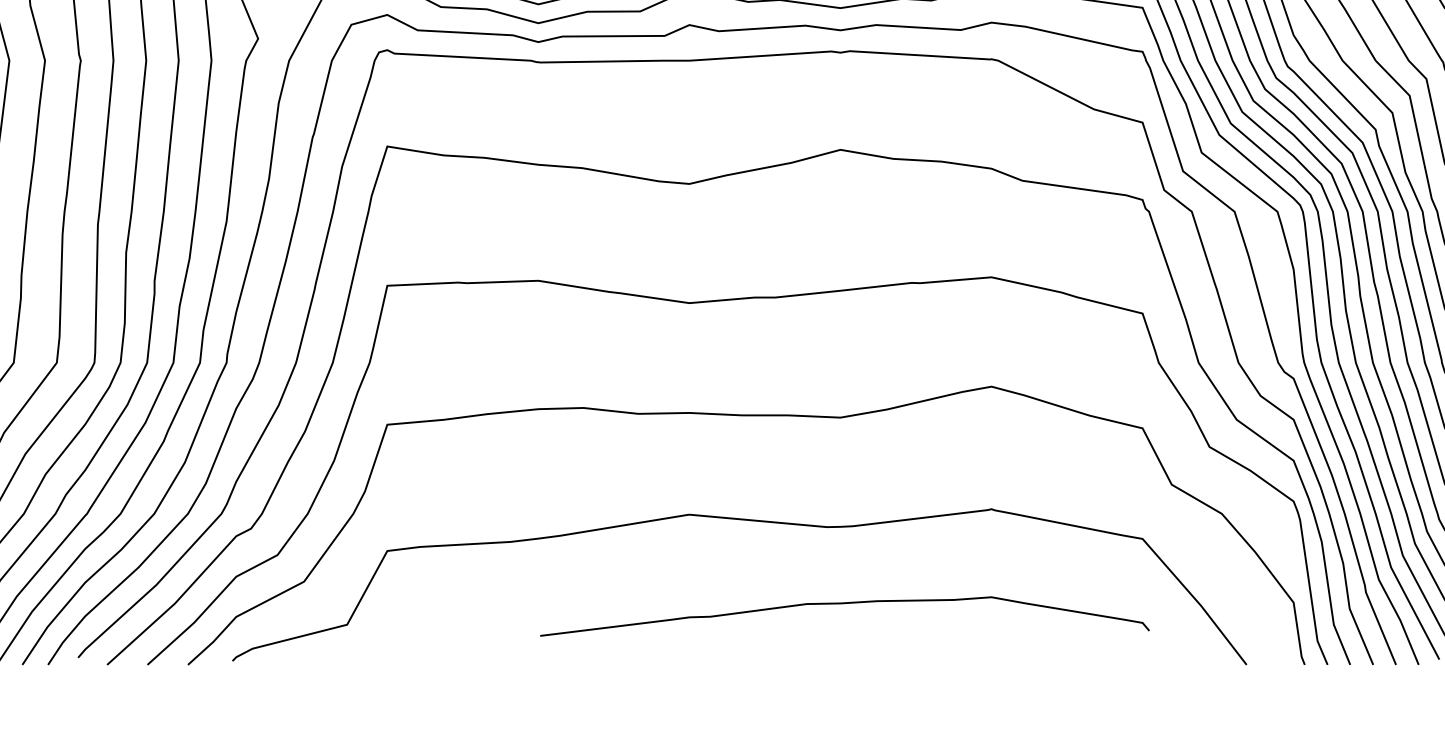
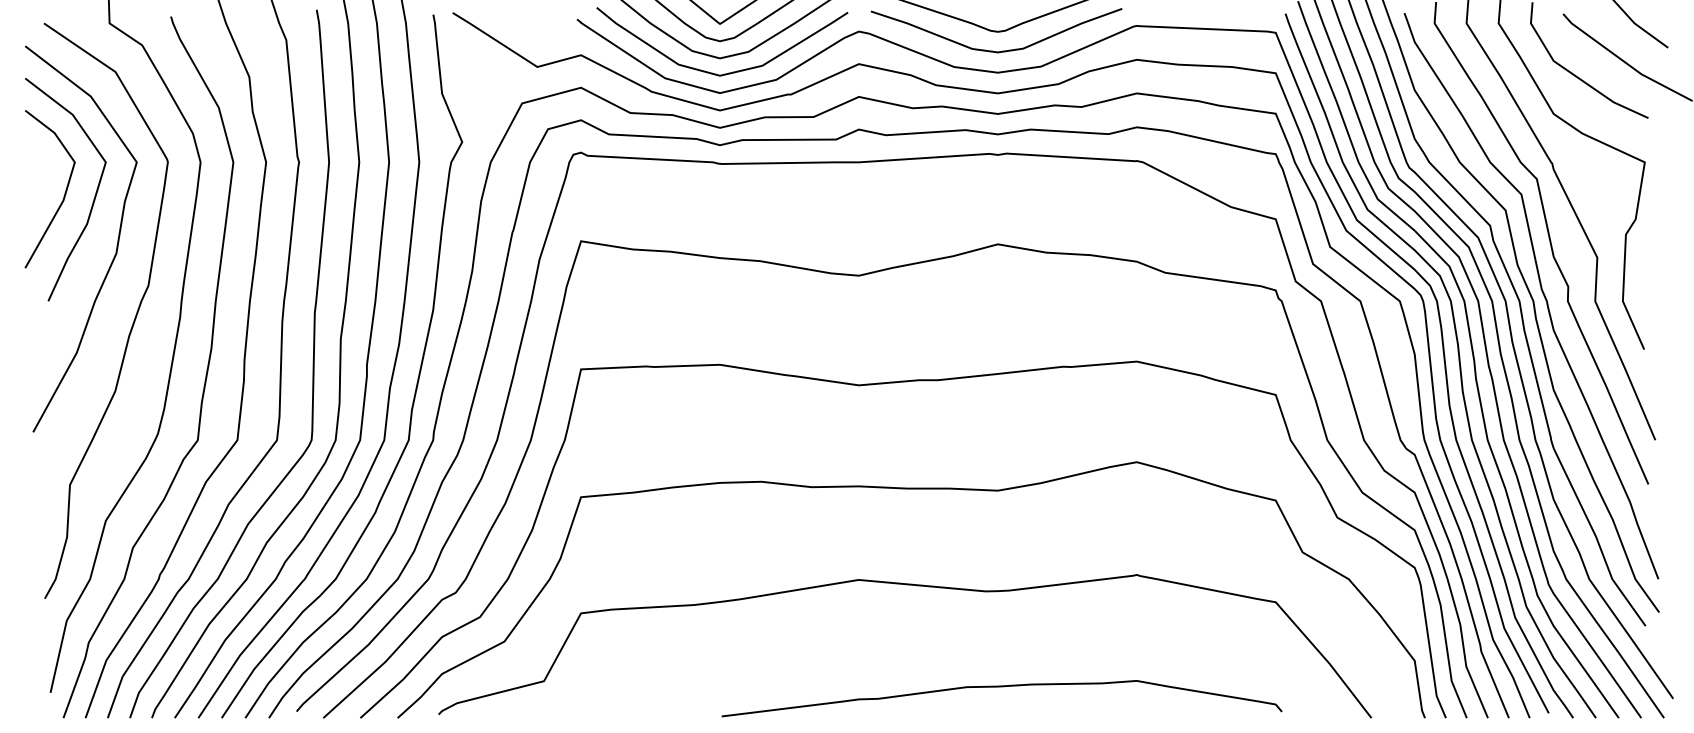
curve: (844, 604) -> (1001, 687), moved

